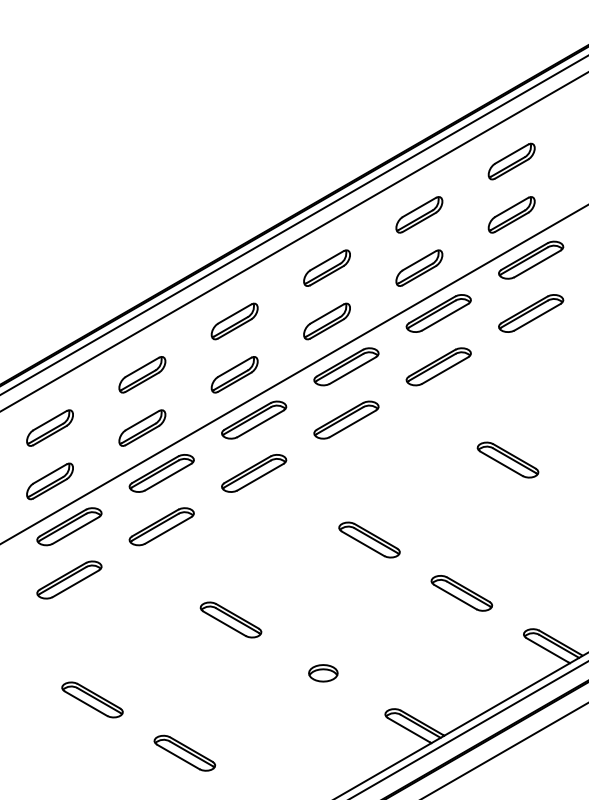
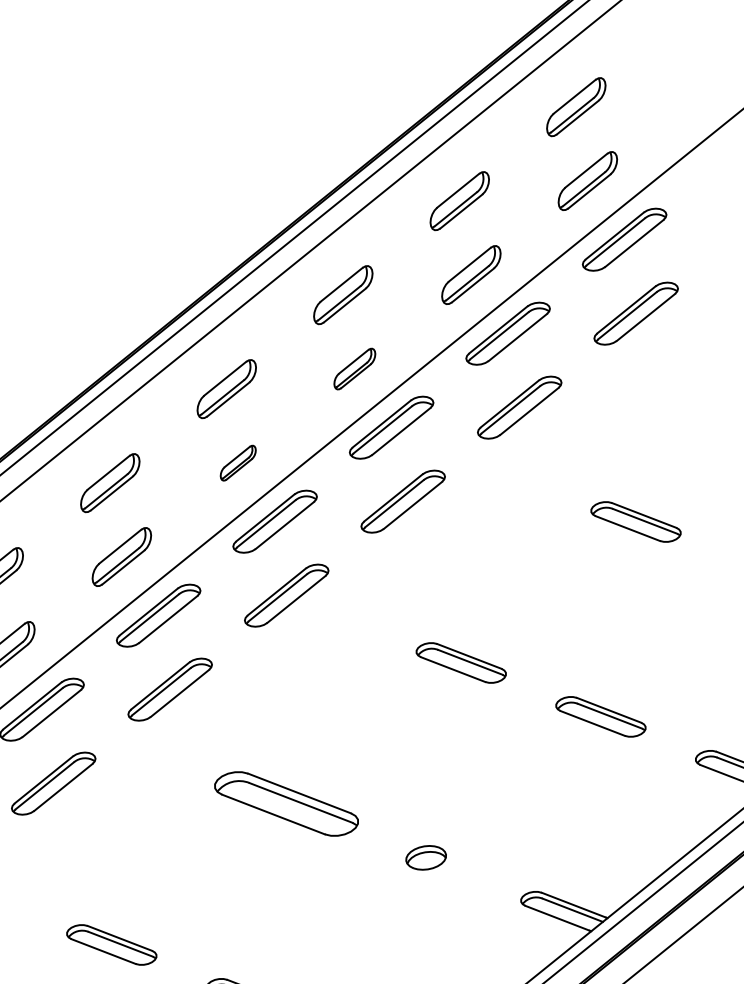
part: (326, 321) -> (354, 369), size x0.7
part: (234, 374) -> (238, 462), size x0.6
part: (230, 619) -> (285, 803), size x1.6

